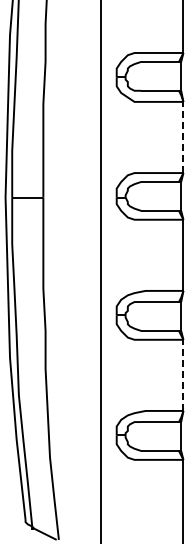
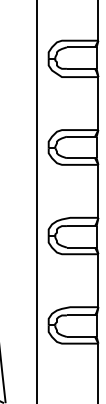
line: (183, 137) -> (98, 103), dashed -> solid
line: (183, 375) -> (98, 280), dashed -> solid

